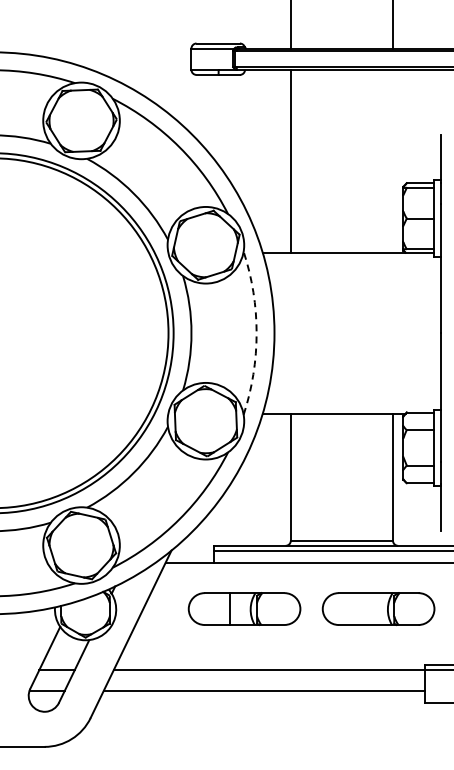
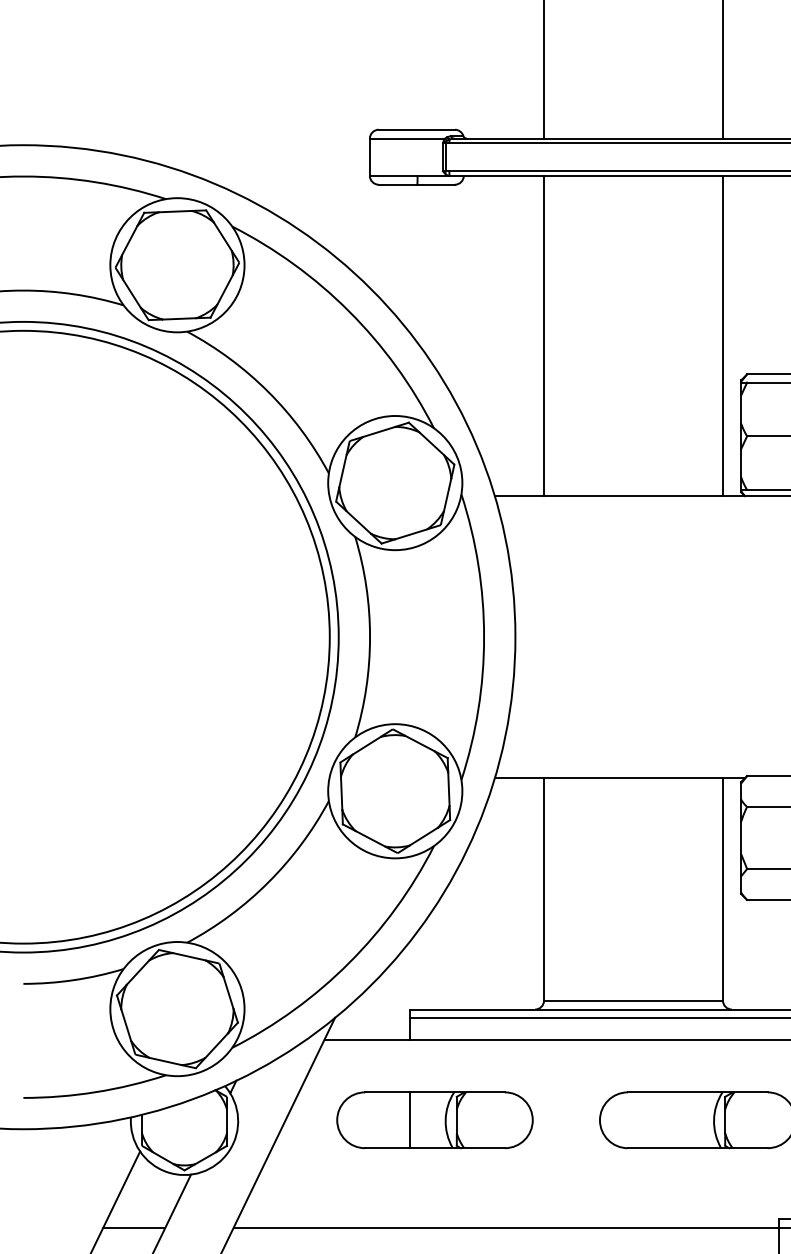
line: (392, 160) -> (722, 334), added
arc: (256, 333) -> (483, 637), dashed -> solid
part: (244, 608) -> (434, 1119), moved

